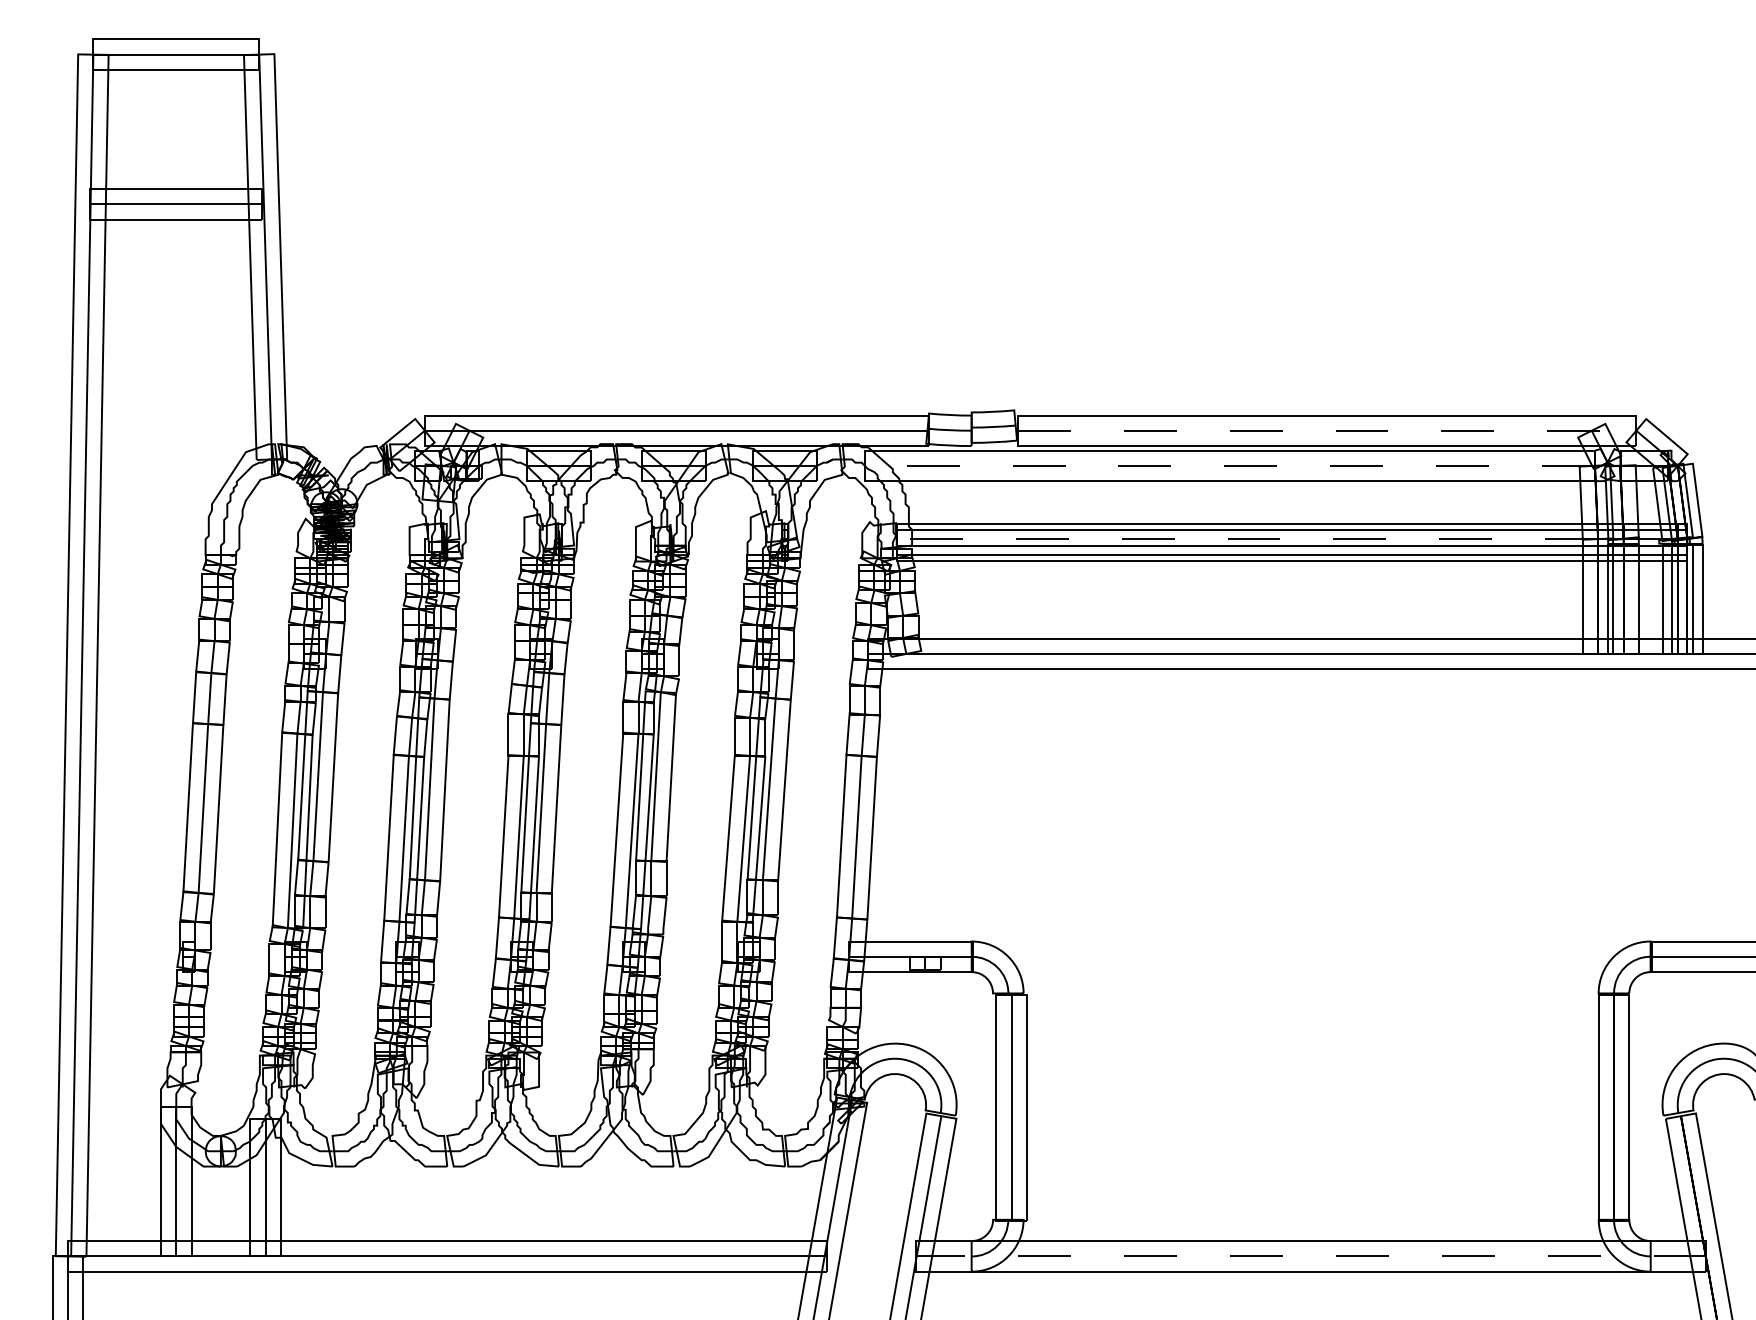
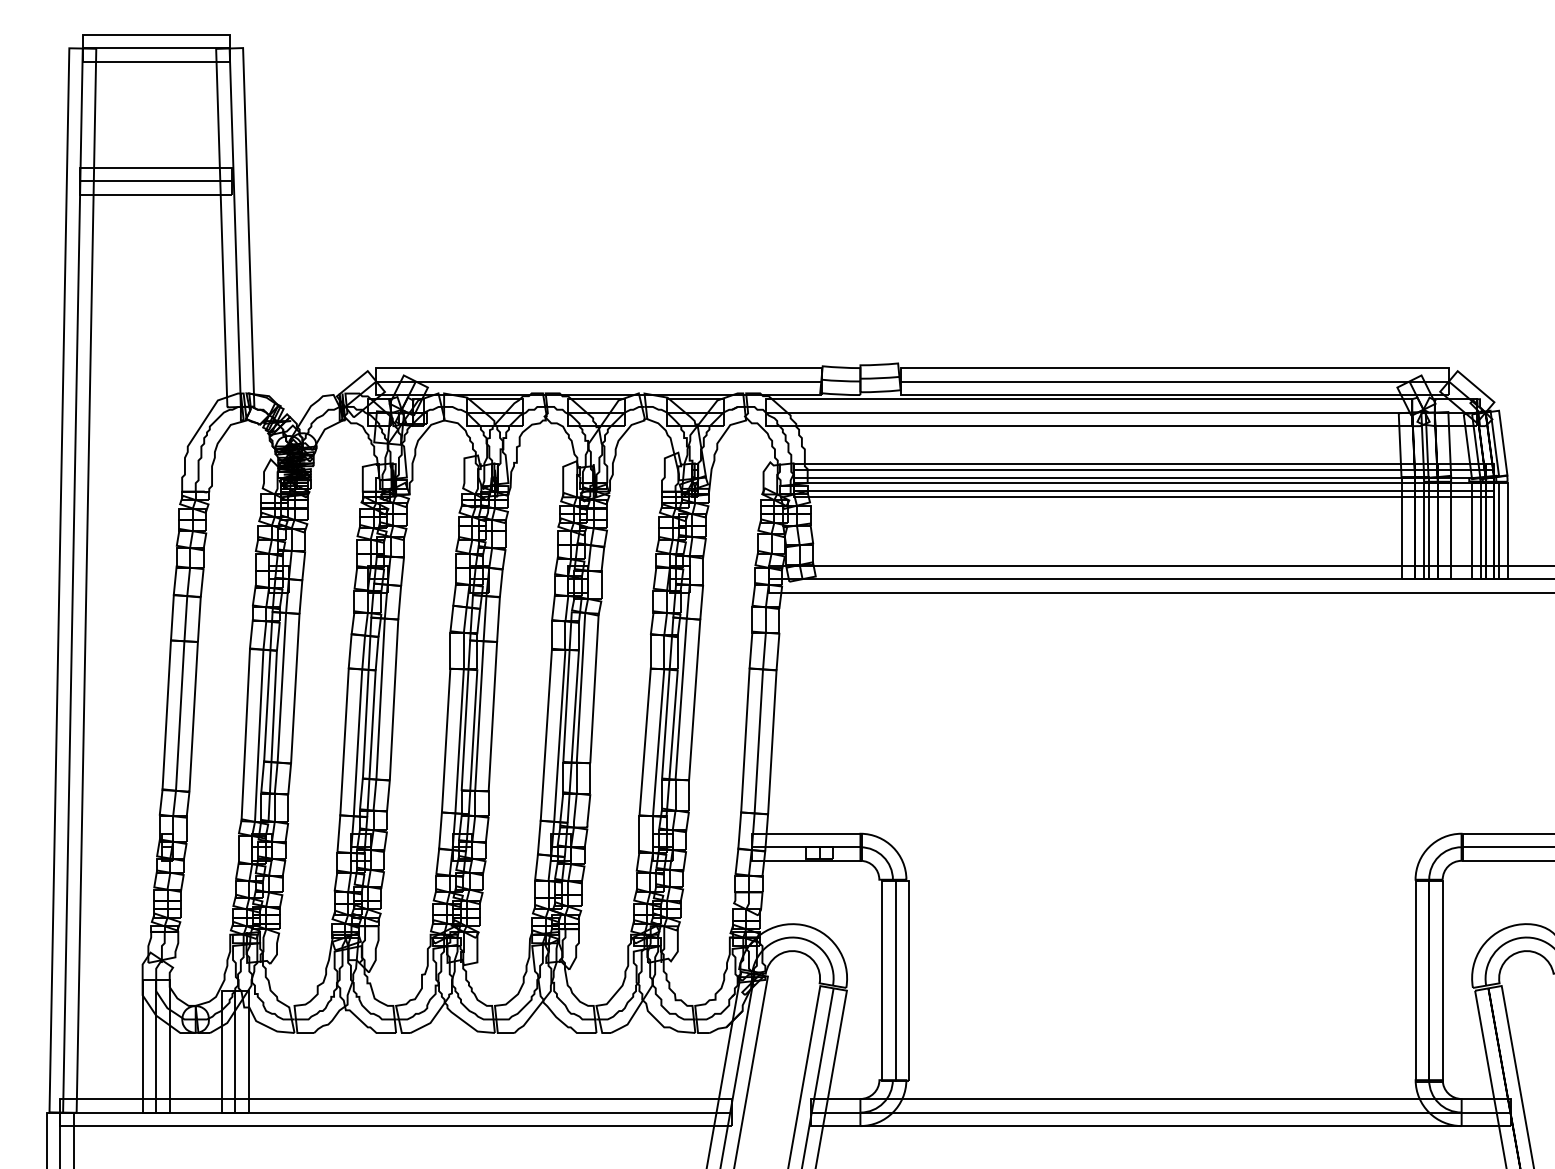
line: (1327, 430) -> (1175, 381), dashed -> solid
line: (1229, 465) -> (1088, 412), dashed -> solid
line: (1247, 539) -> (1104, 477), dashed -> solid
line: (1310, 1256) -> (1160, 1112), dashed -> solid

